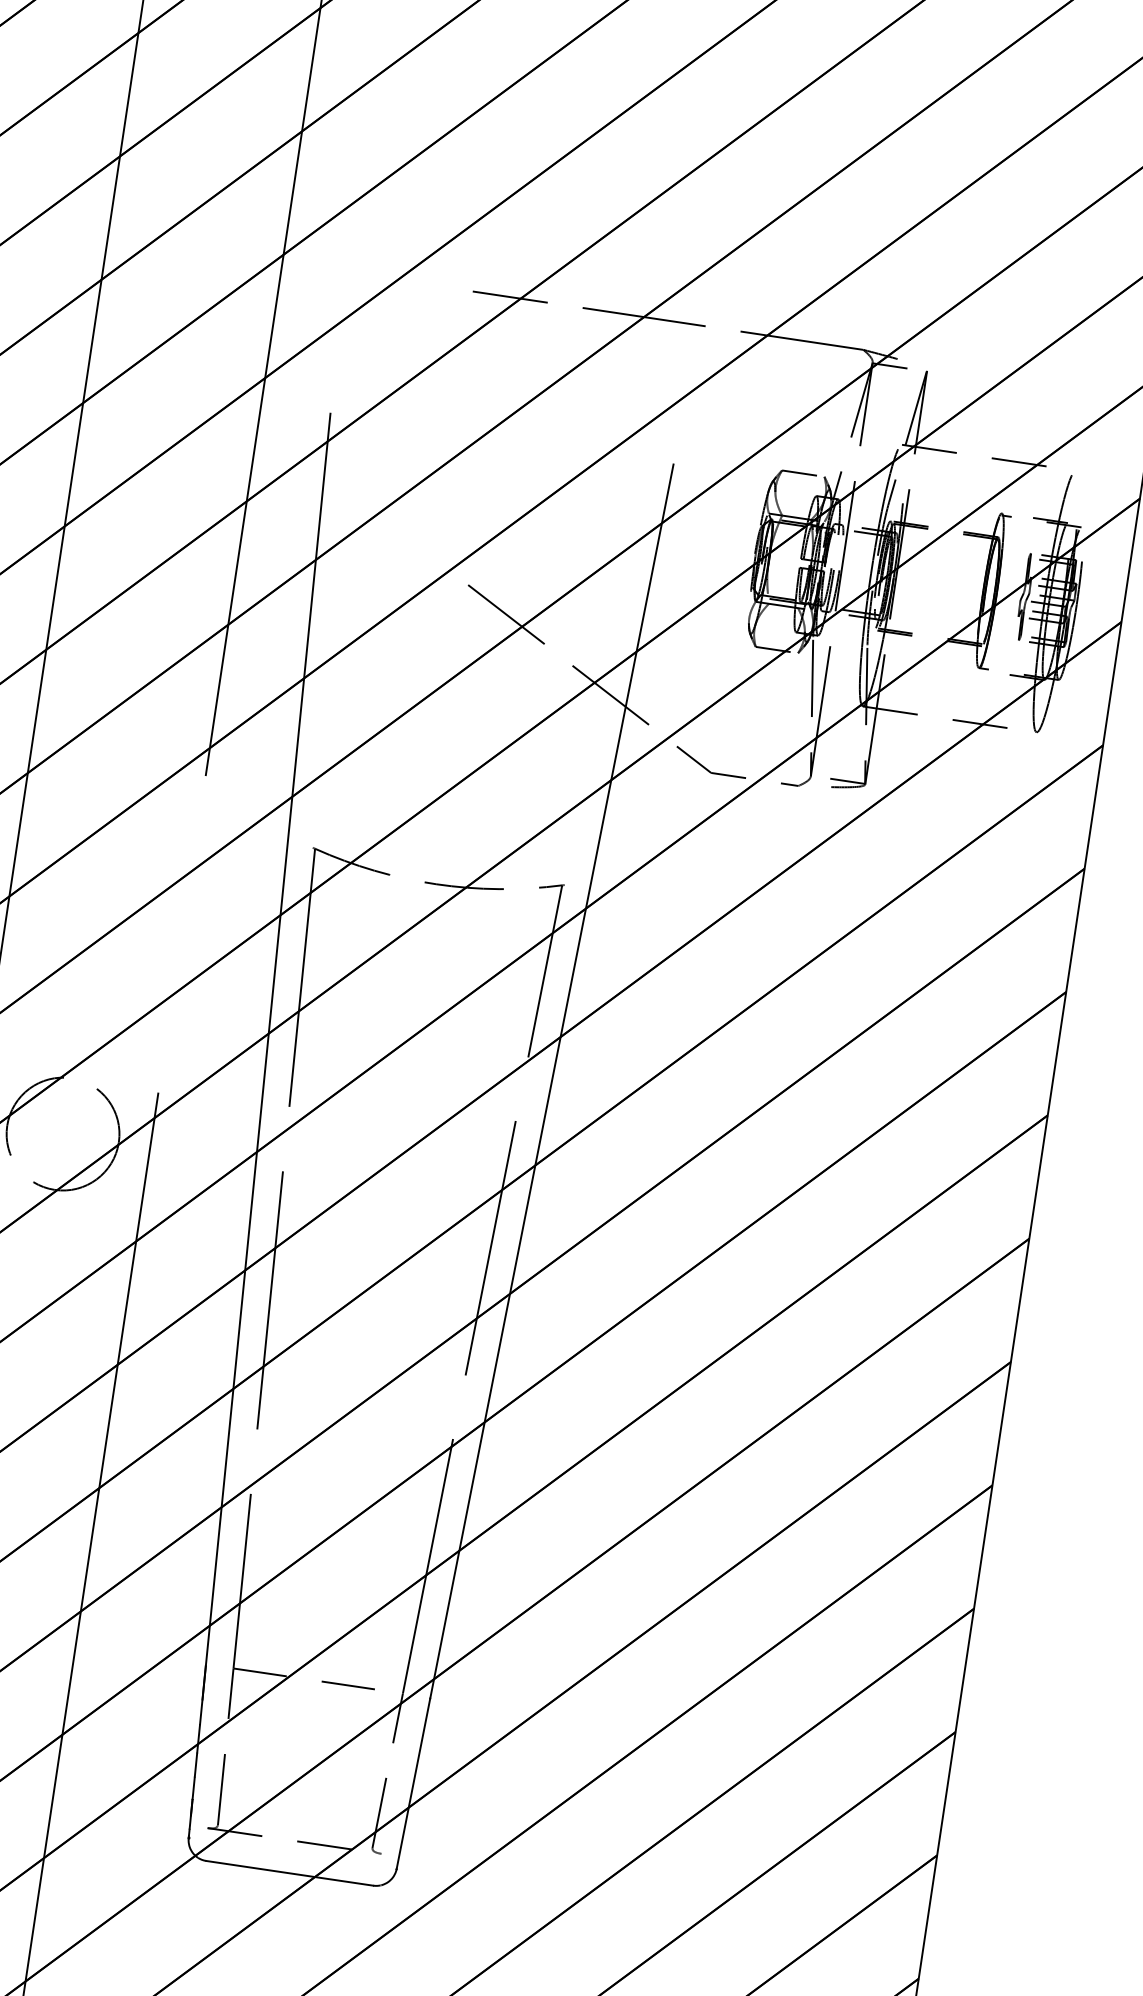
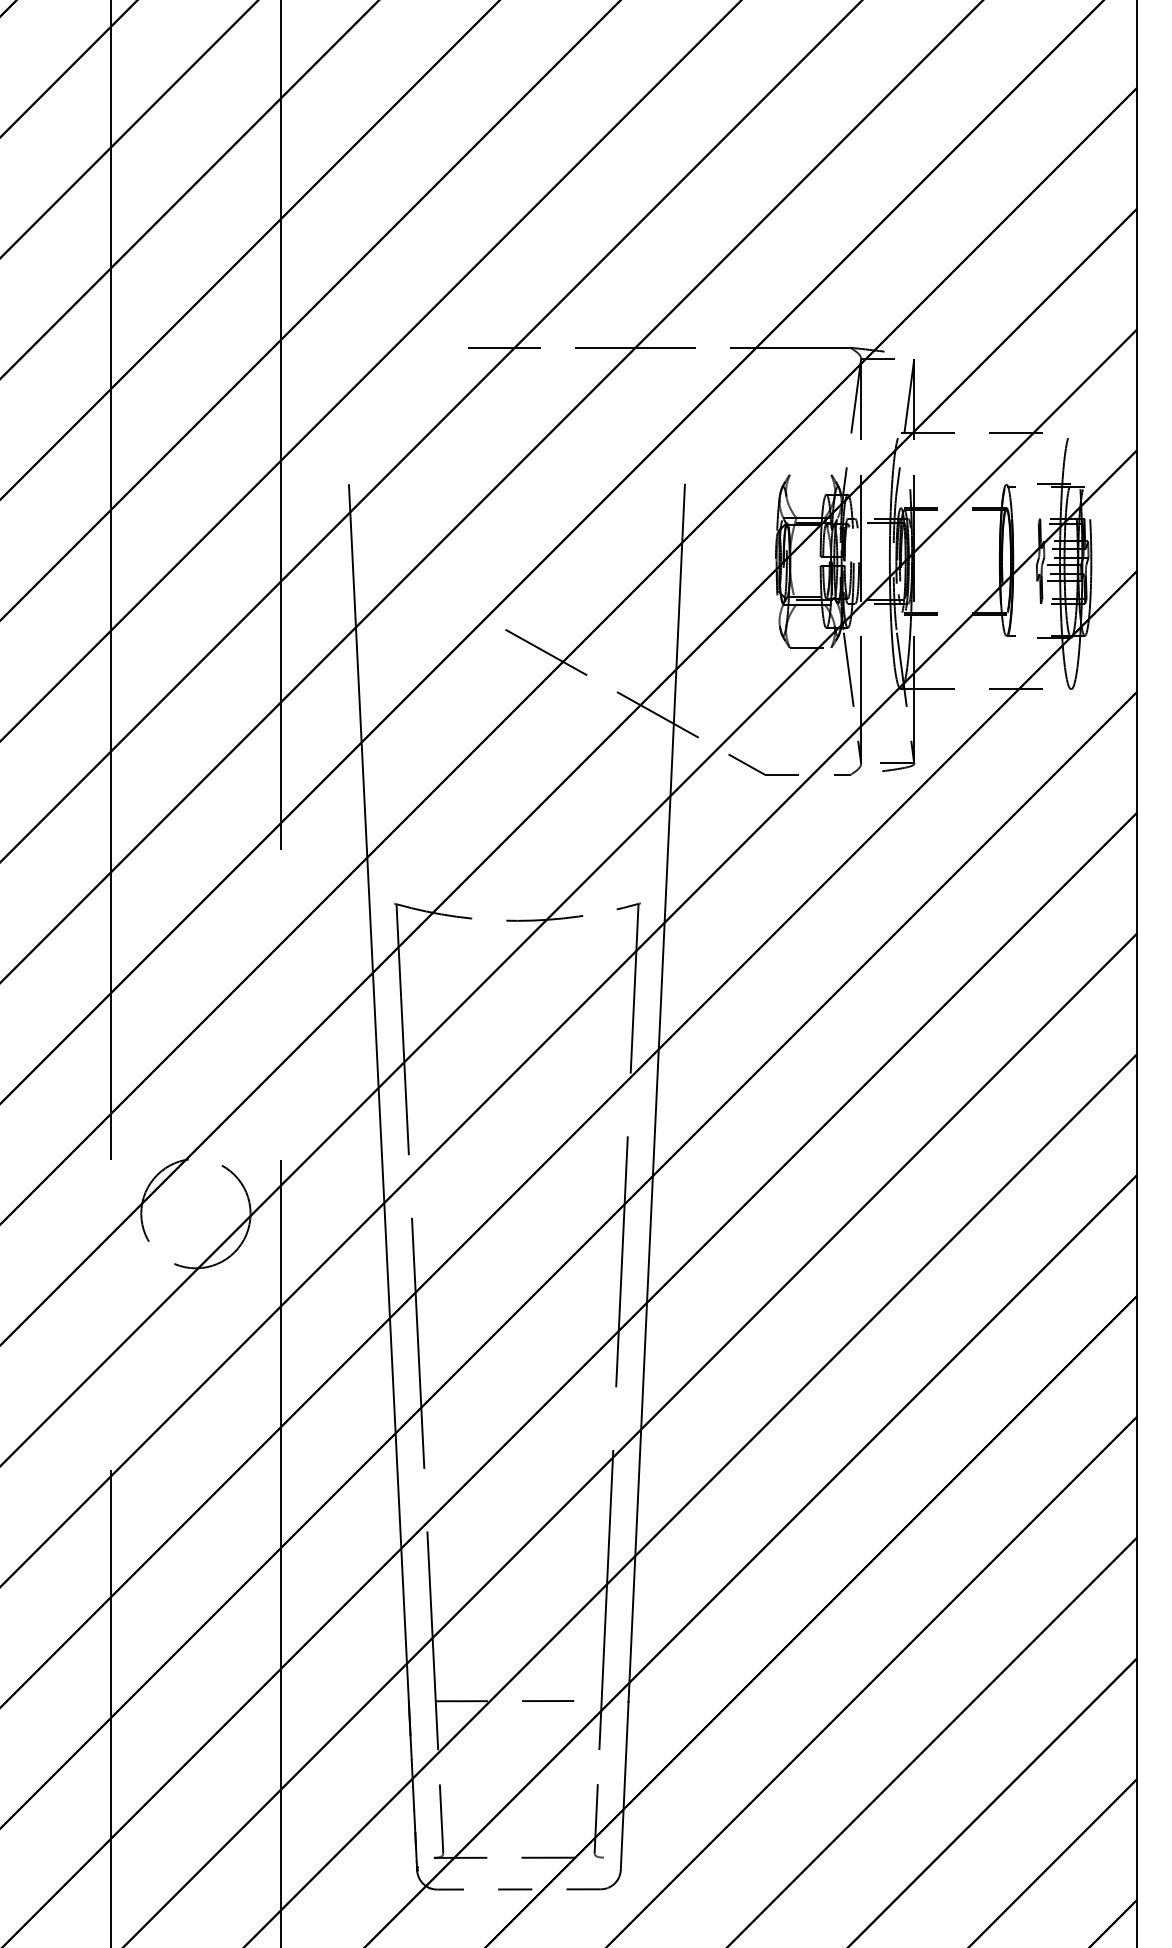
line: (803, 473) -> (810, 474), removed
line: (290, 1873) -> (519, 1889), solid -> dashed

